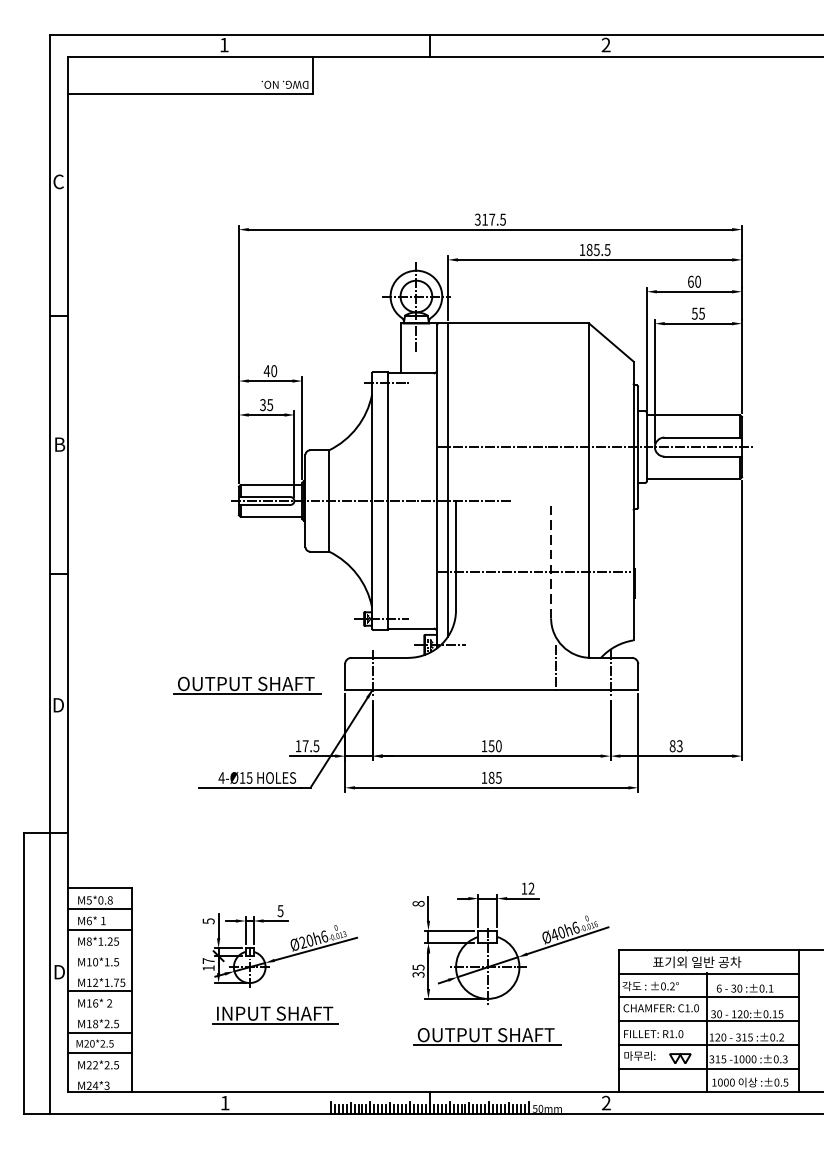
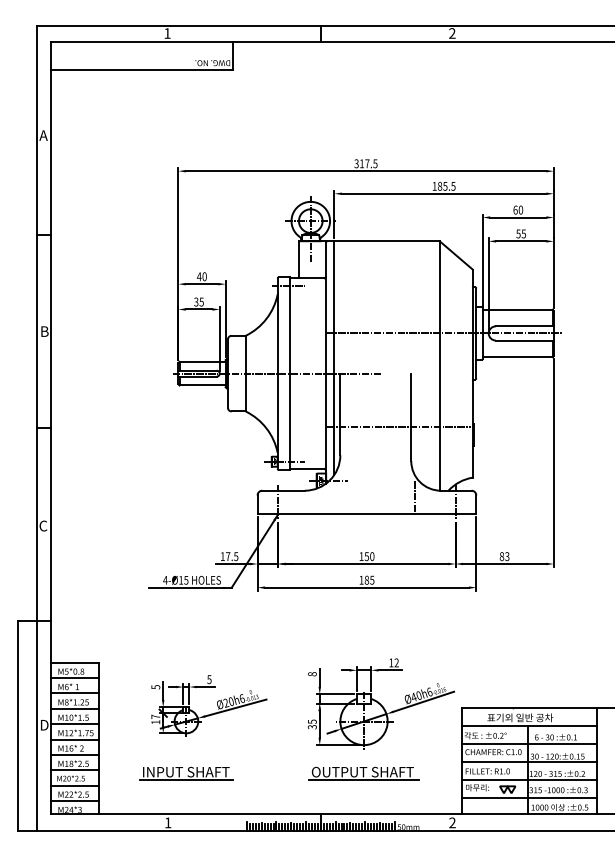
text: (58, 181) -> (43, 135), C -> A
line: (551, 559) -> (411, 417), dashed -> solid
part: (247, 685) -> (184, 511), removed
text: (58, 704) -> (43, 525), D -> C
line: (99, 949) -> (74, 708), added
line: (99, 971) -> (74, 724), added
line: (99, 1011) -> (74, 754), added
part: (275, 1015) -> (186, 773), moved
line: (99, 1073) -> (74, 800), added

